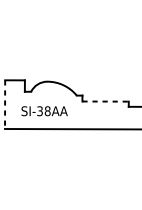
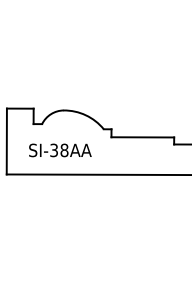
line: (106, 101) -> (143, 137), dashed -> solid
line: (4, 104) -> (6, 141), dashed -> solid

